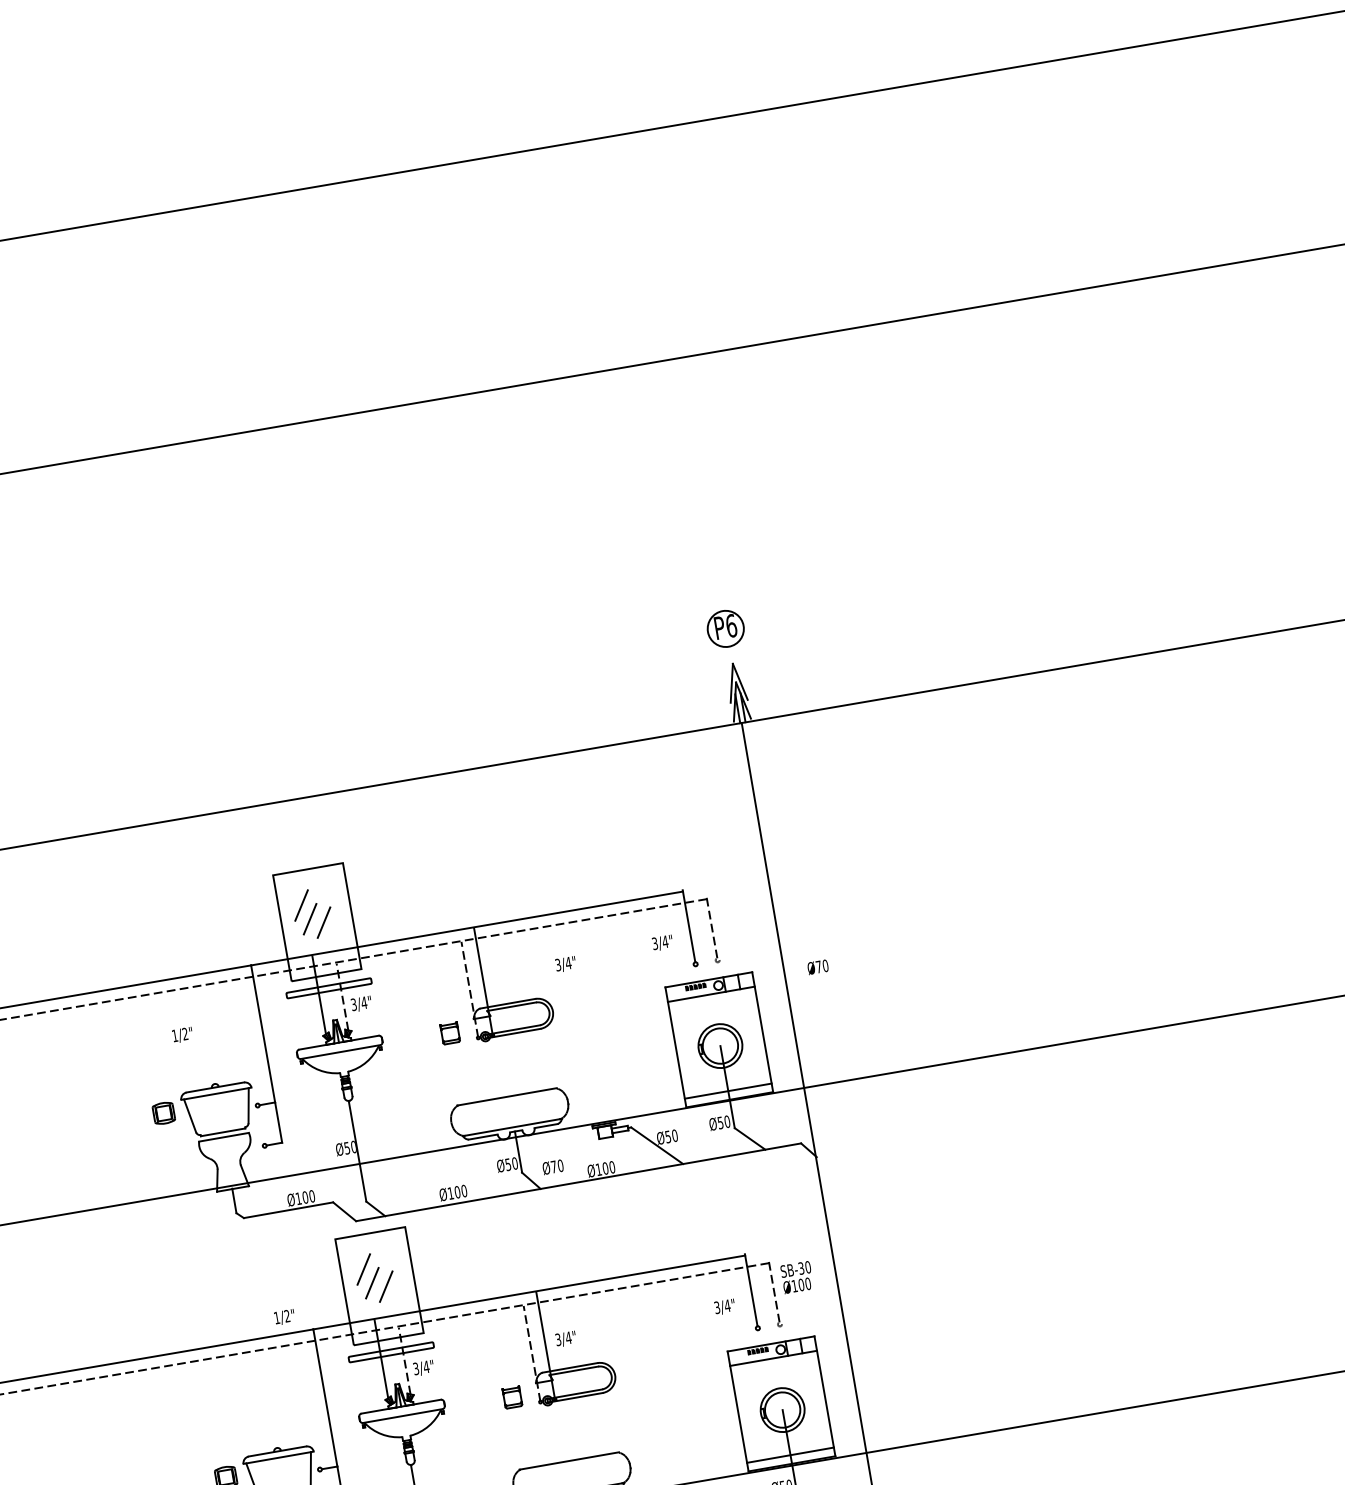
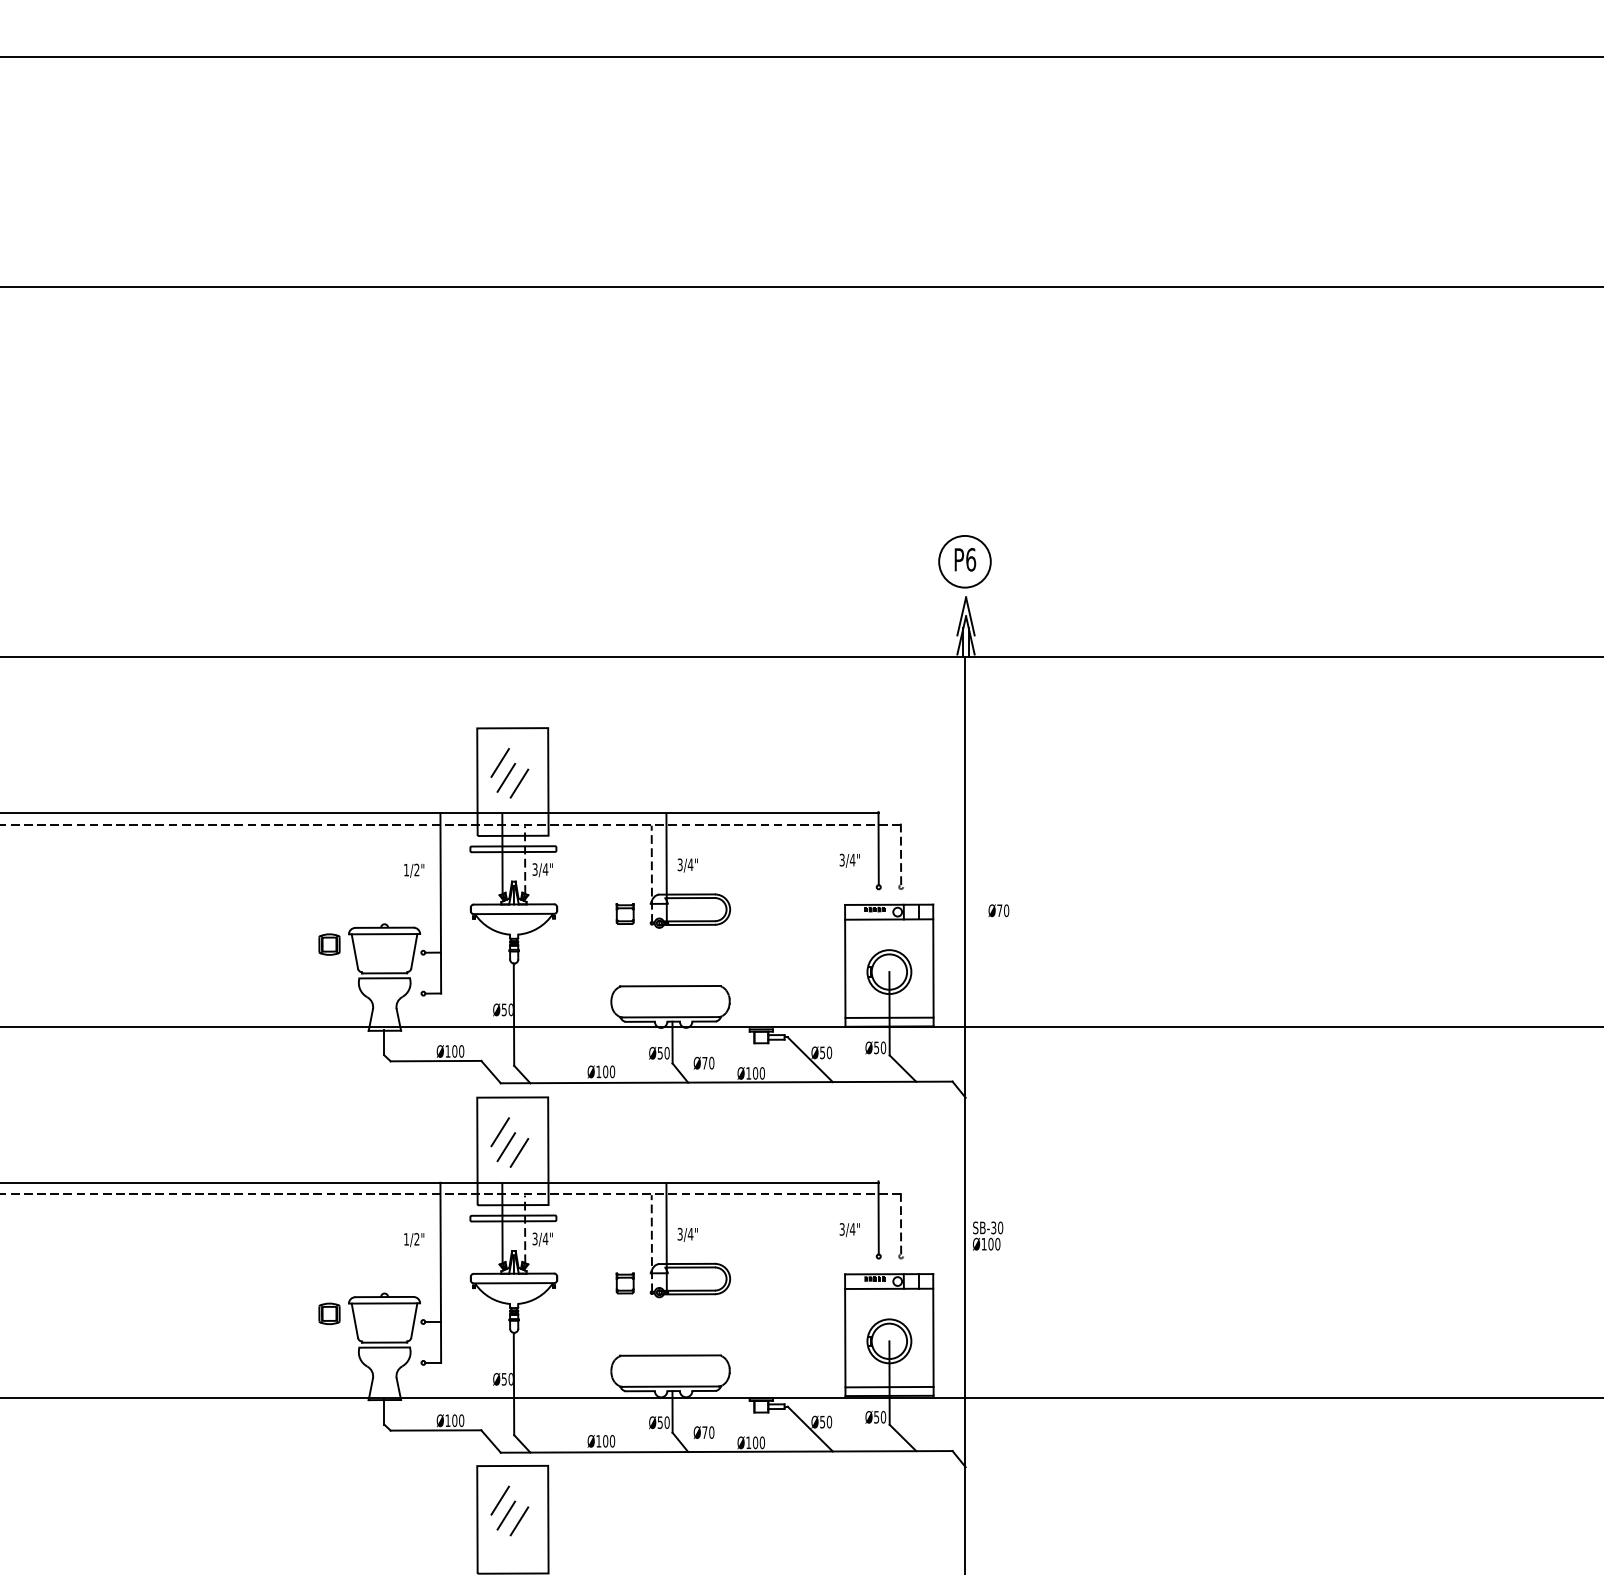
circle: (725, 628) -> (964, 561), size x1.43
text: (565, 964) -> (687, 865), moved
text: (182, 1034) -> (414, 870), moved
text: (797, 1276) -> (988, 1235), moved
text: (285, 1317) -> (414, 1240), moved

